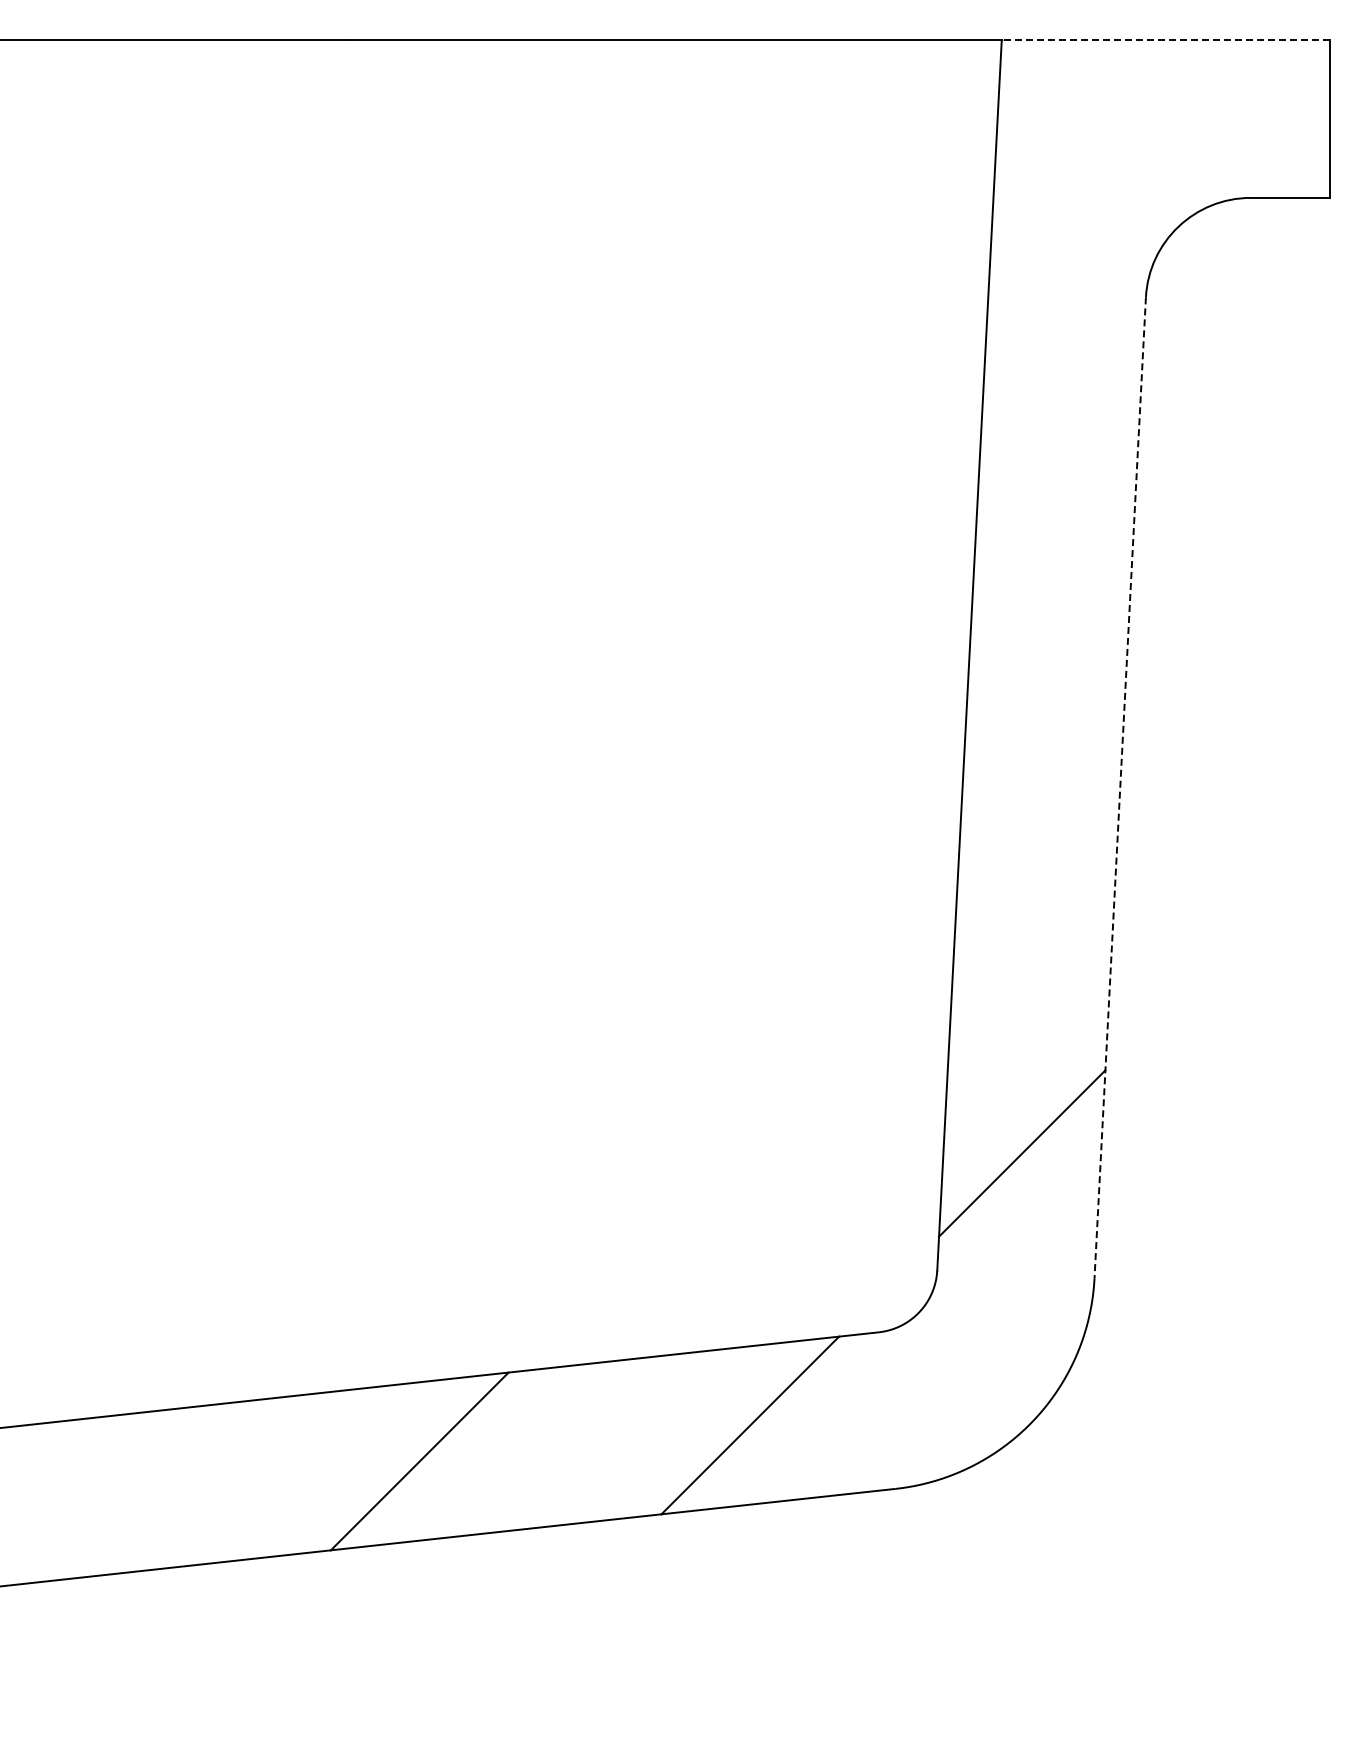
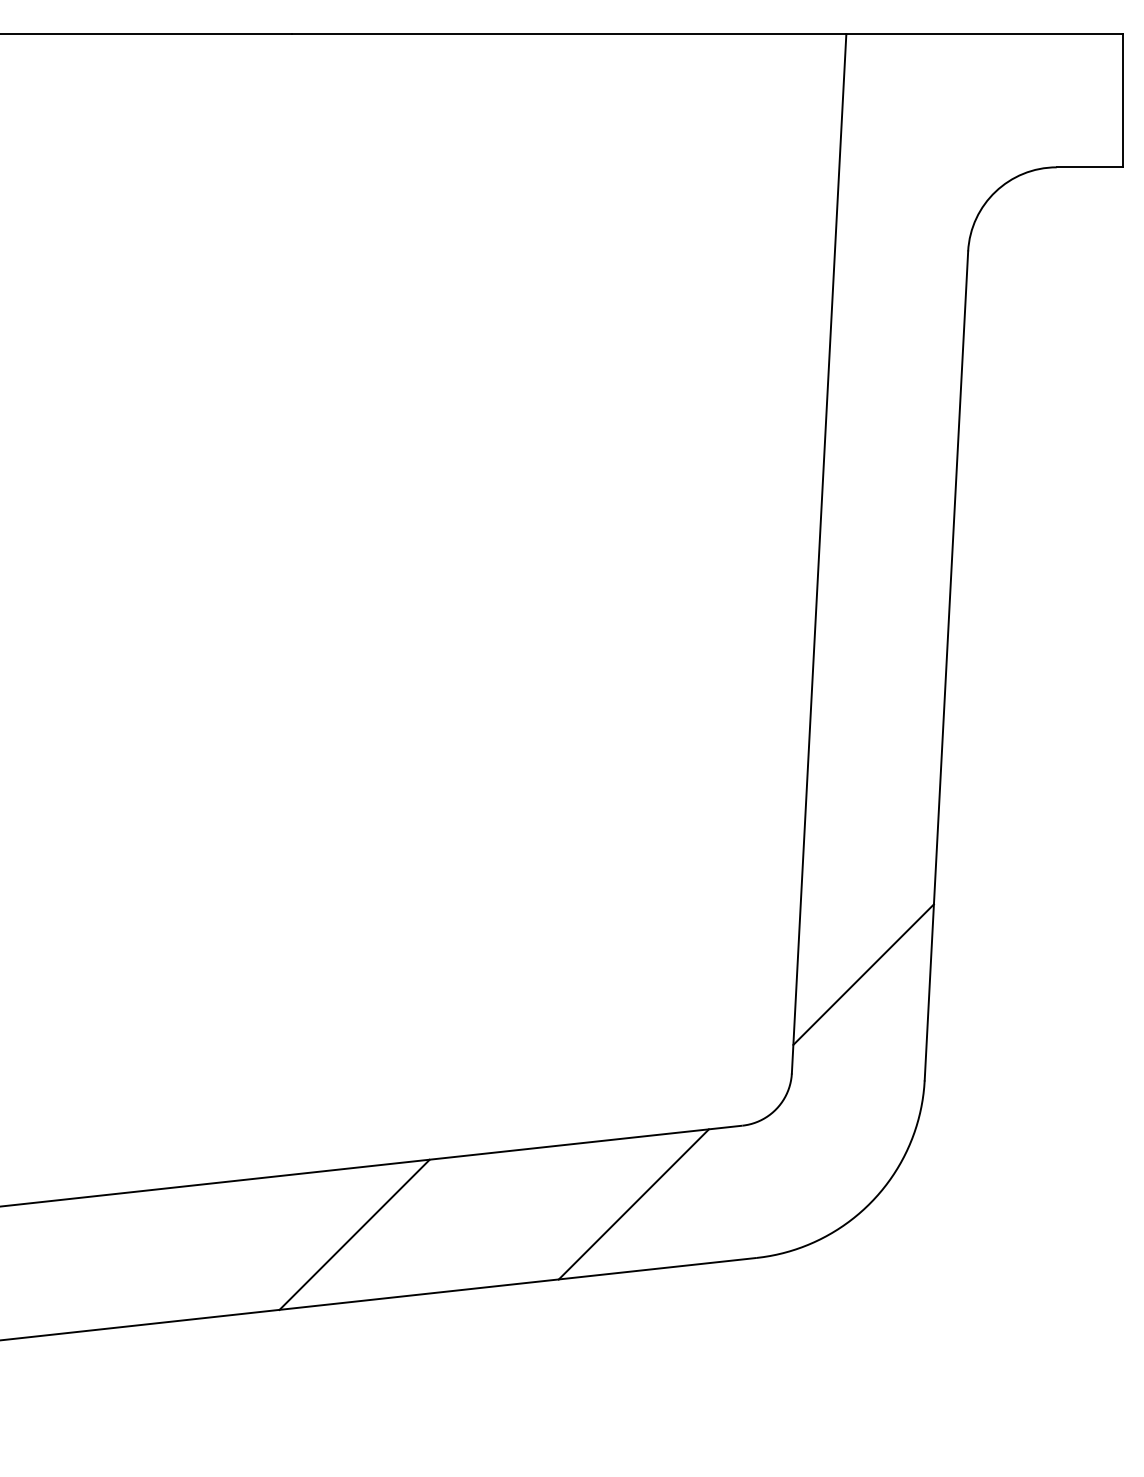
line: (1165, 40) -> (984, 34), dashed -> solid
line: (1120, 788) -> (946, 666), dashed -> solid

